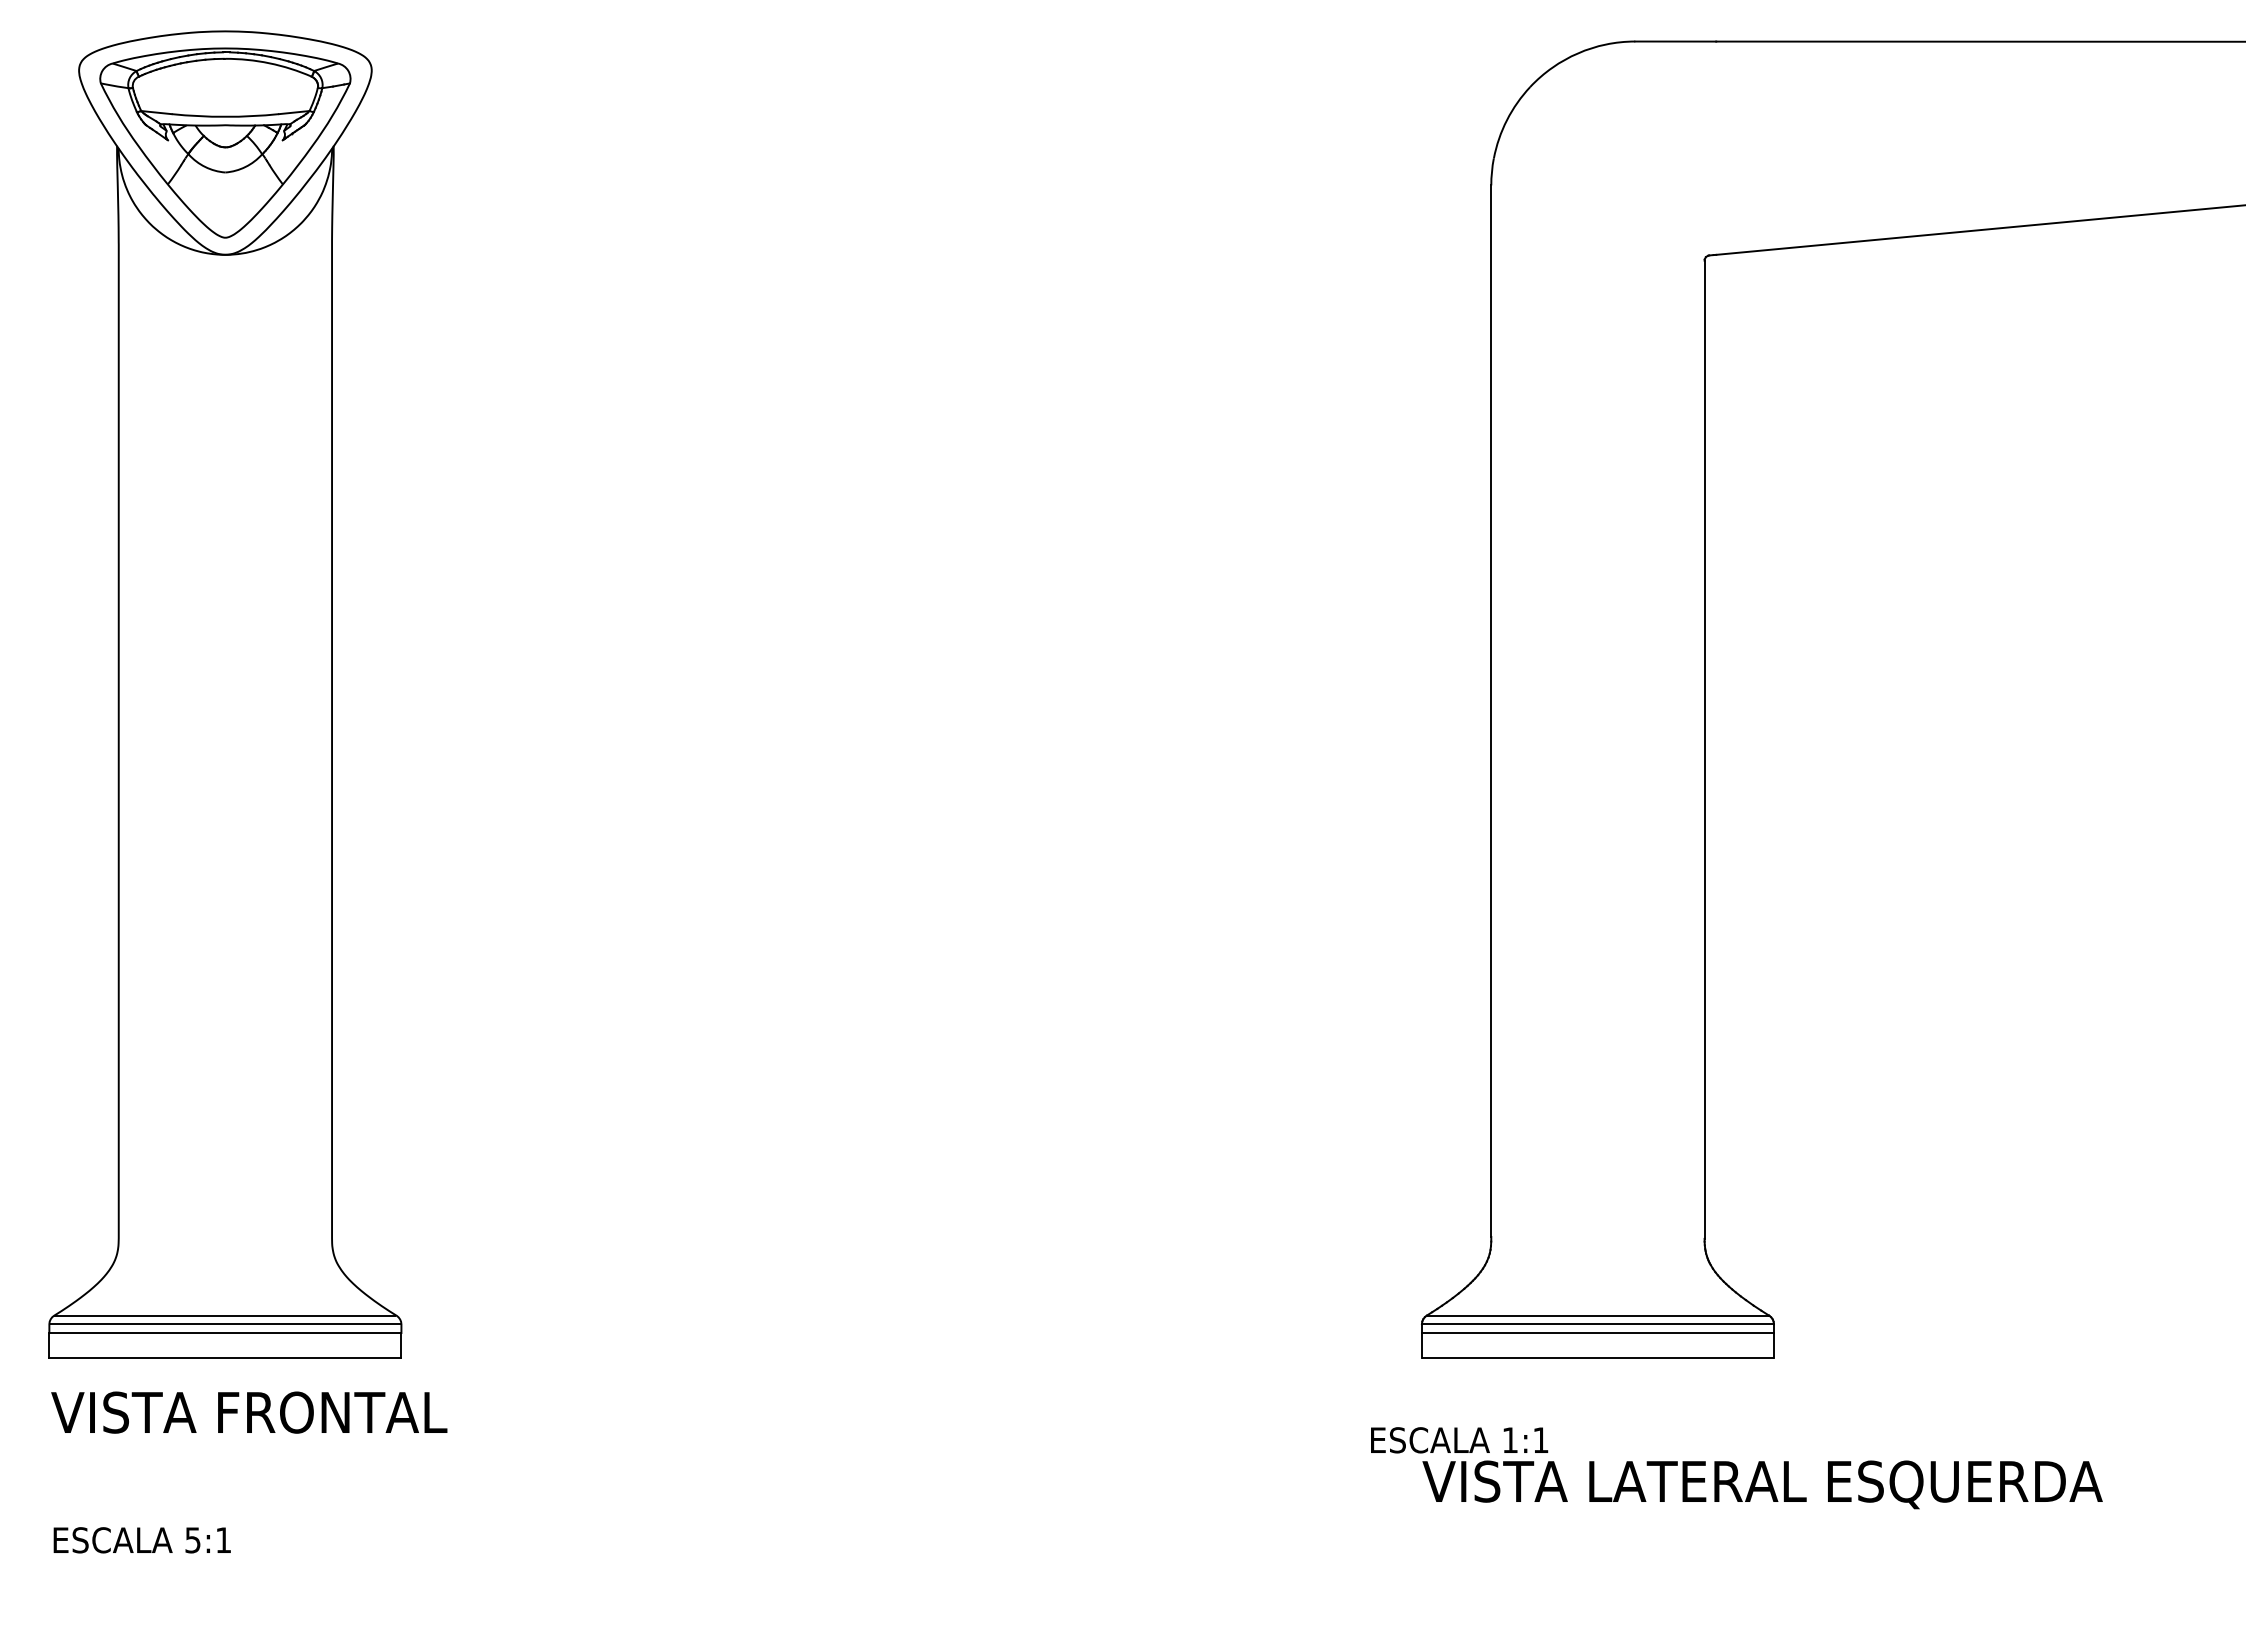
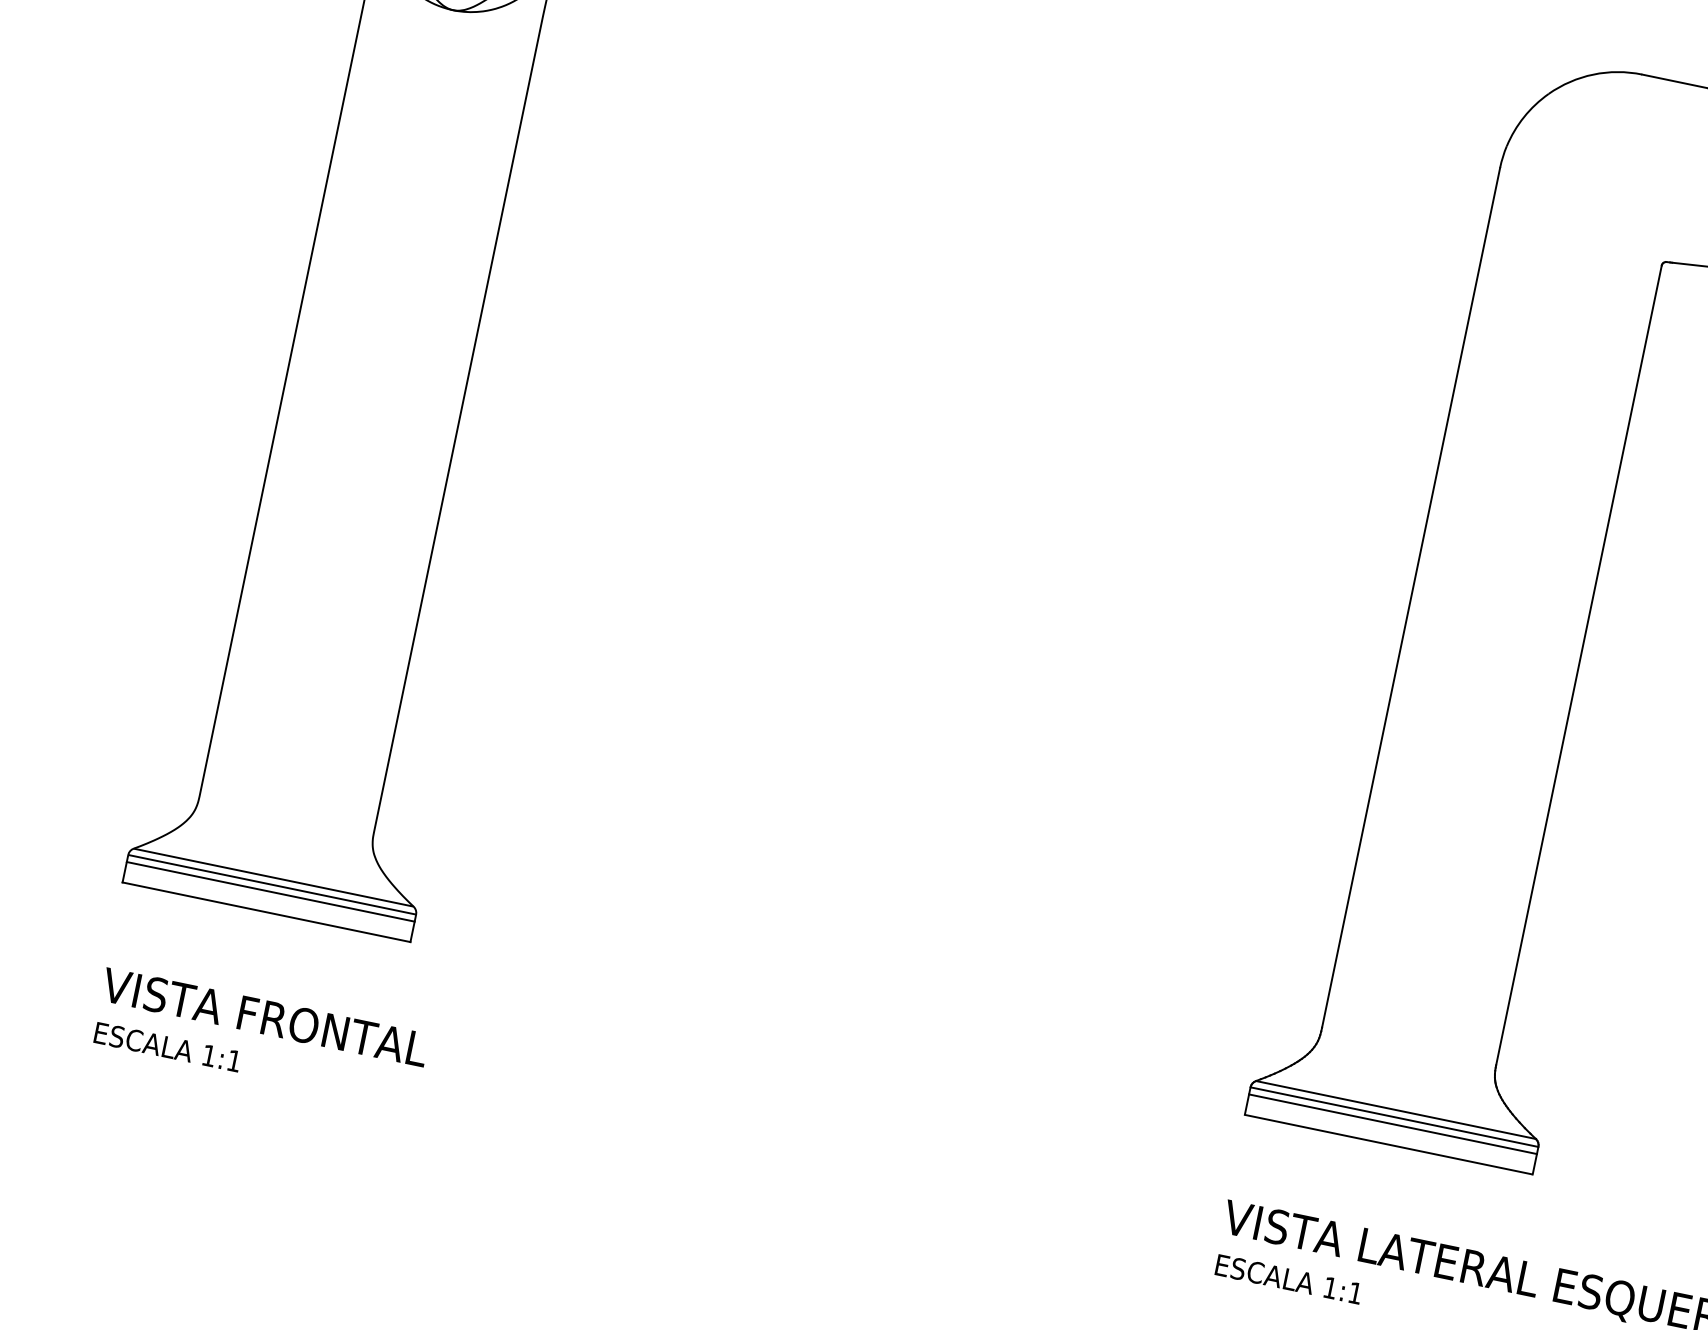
text: (249, 1412) -> (265, 1017), moved
text: (1459, 1440) -> (1288, 1279), moved
text: (192, 1540) -> (208, 1055), 5:1 -> 1:1

